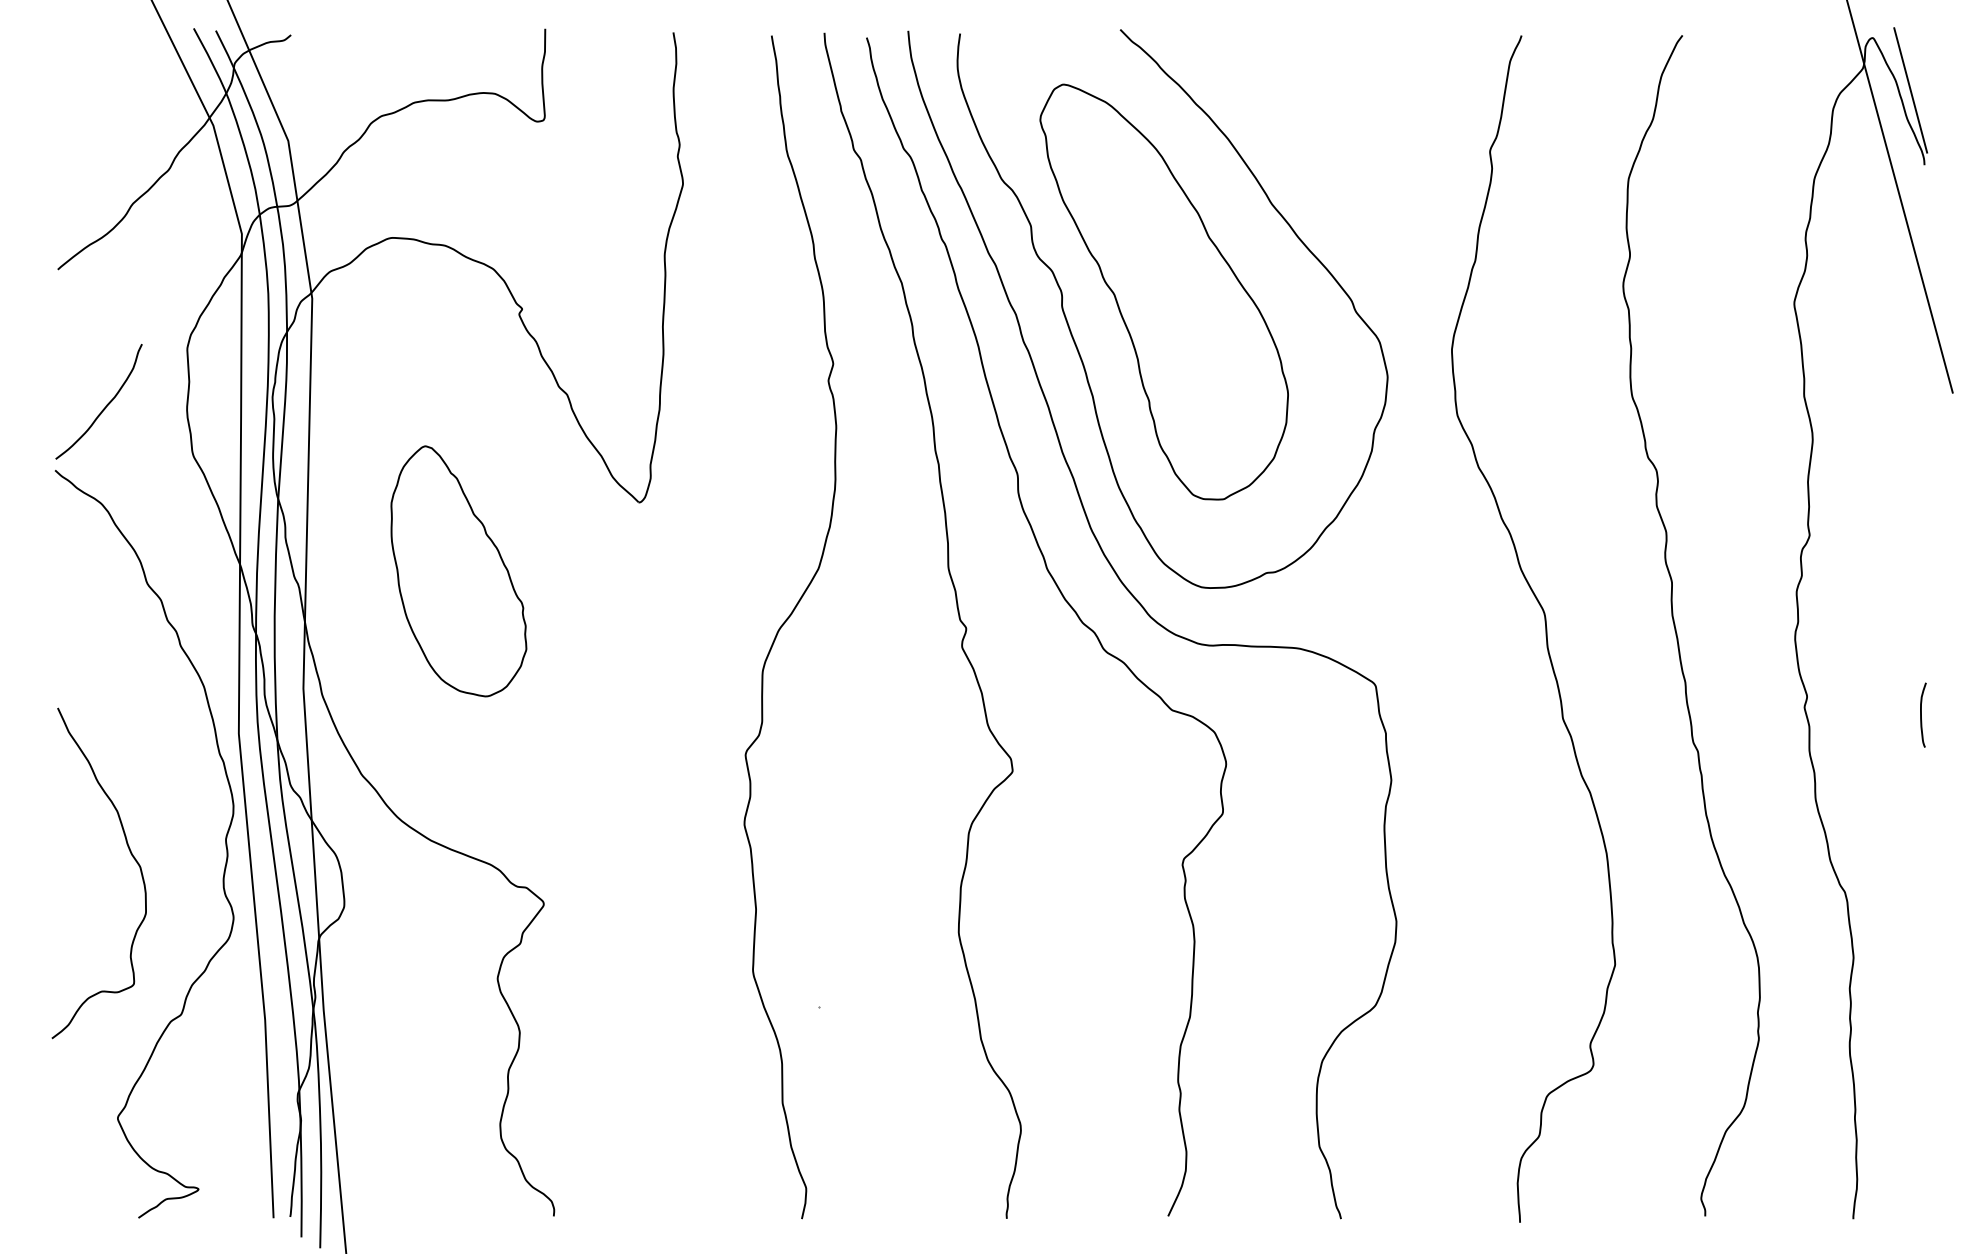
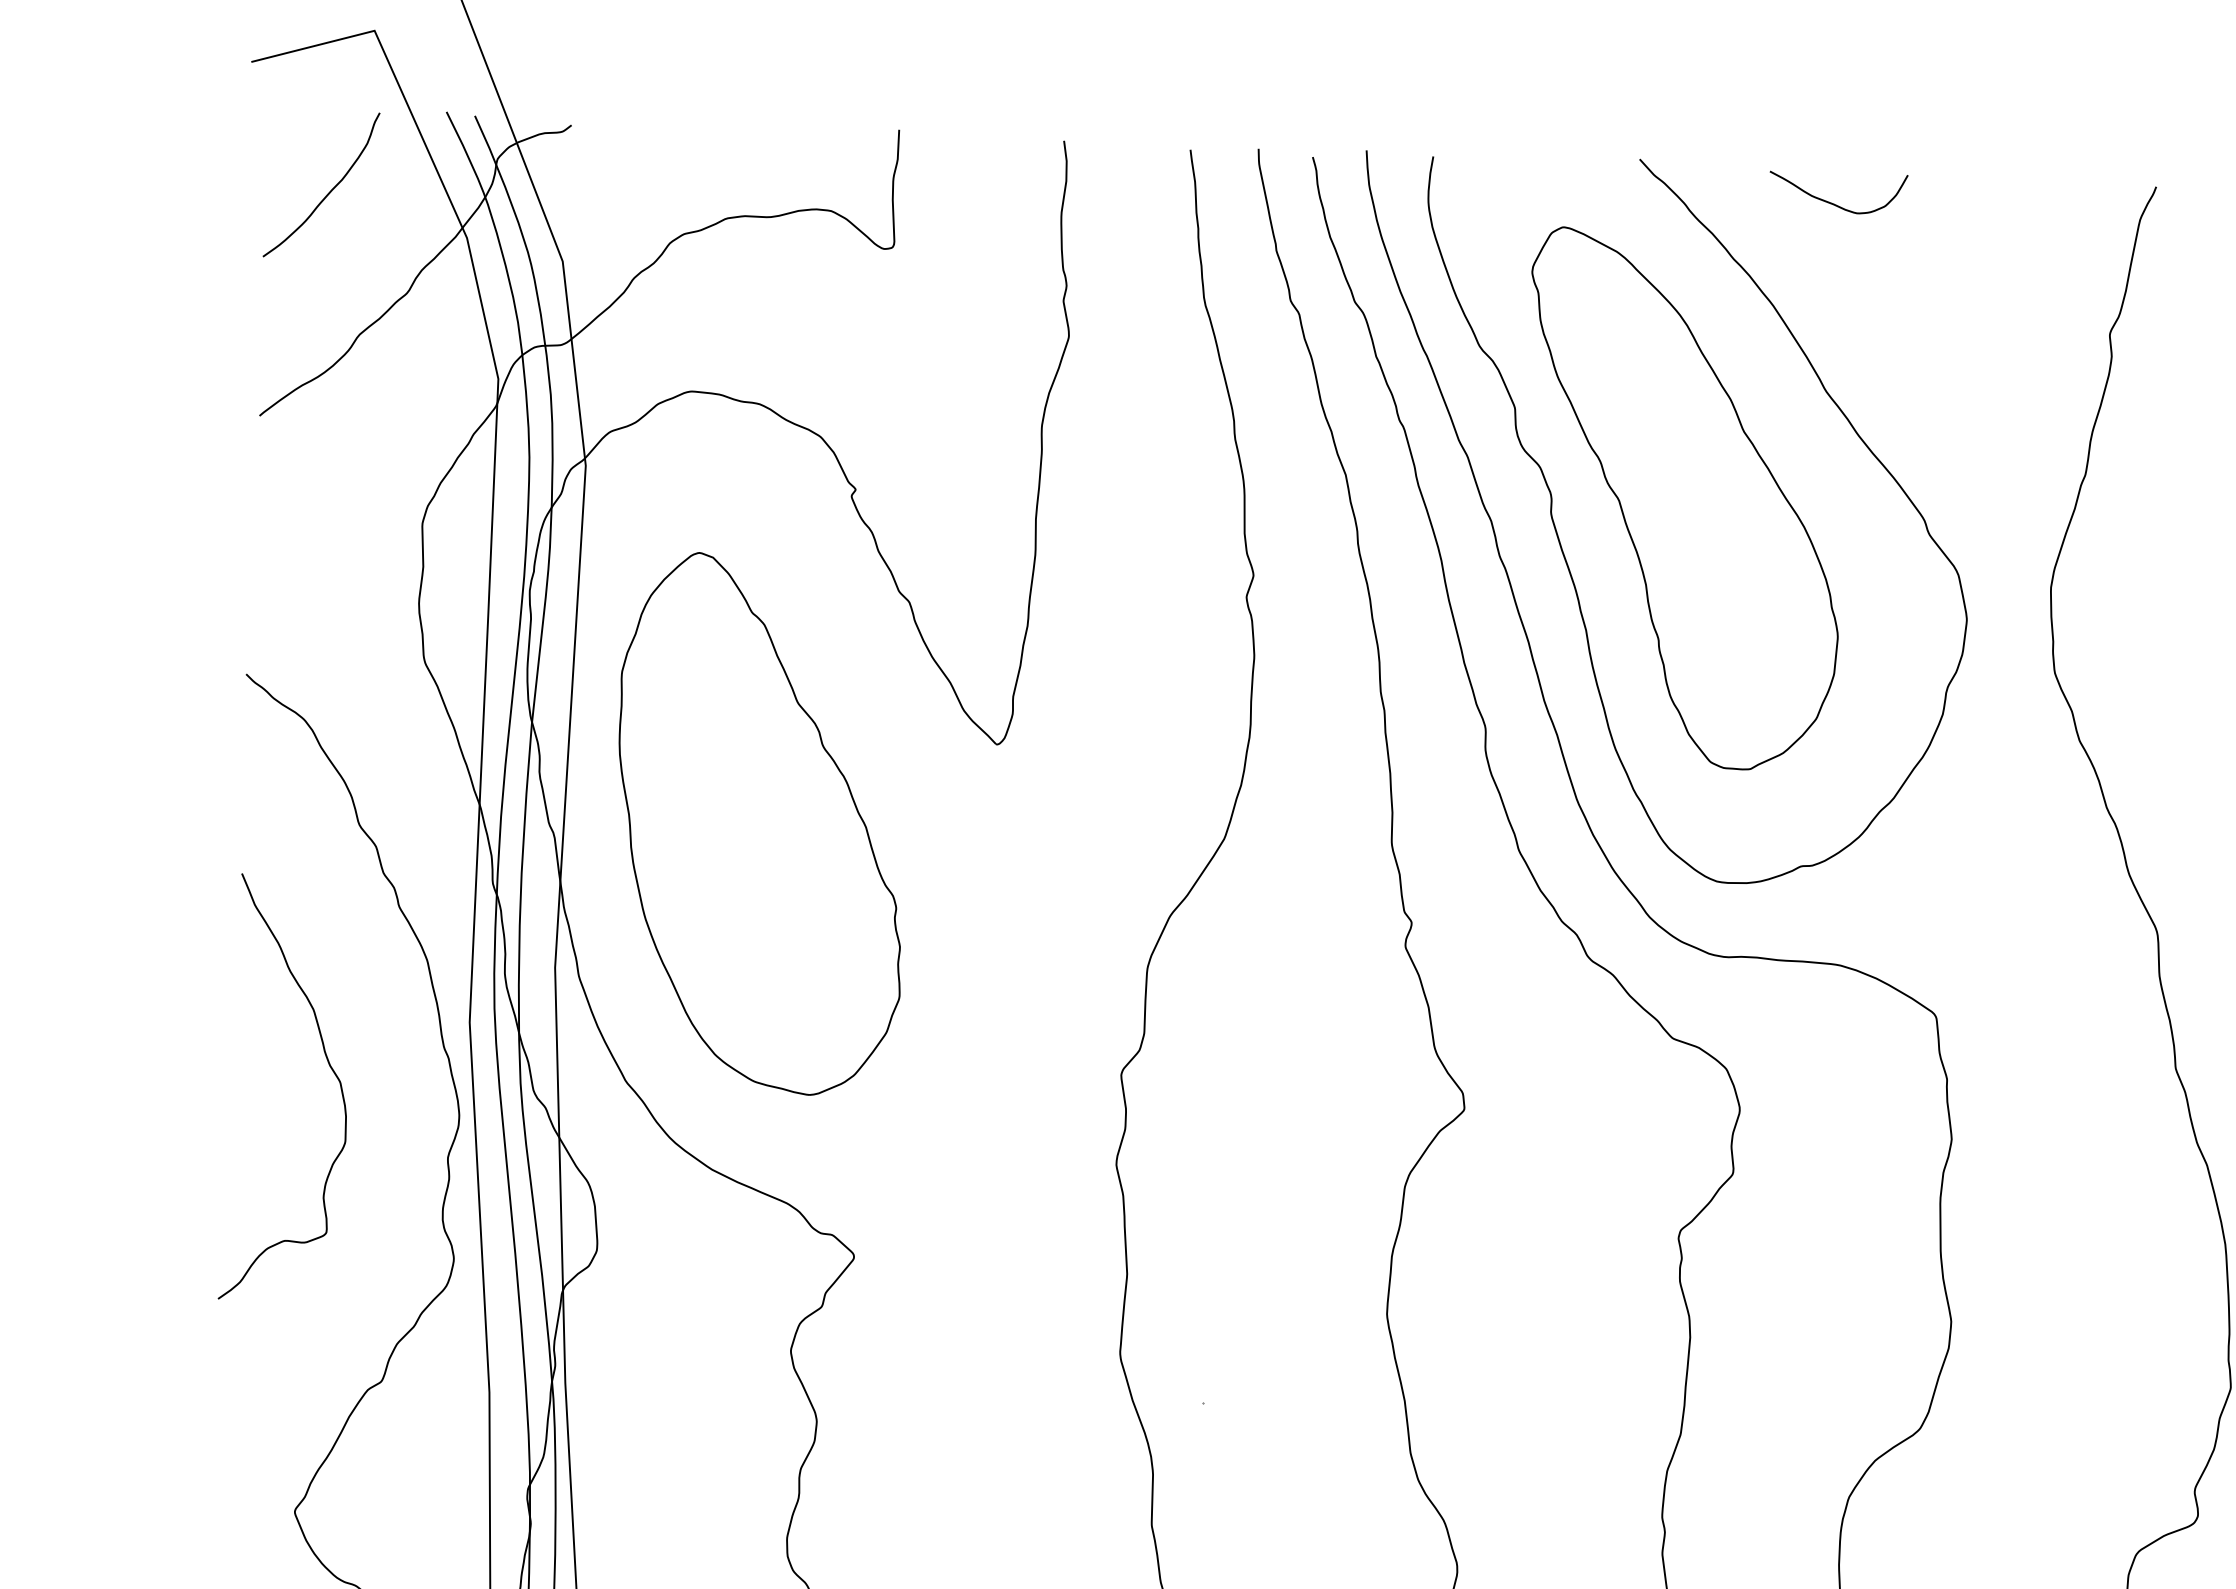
curve: (1271, 57) -> (1833, 202), added
curve: (104, 407) -> (328, 192), moved
part: (458, 571) -> (760, 824), size x1.67
curve: (132, 857) -> (330, 1069), moved

